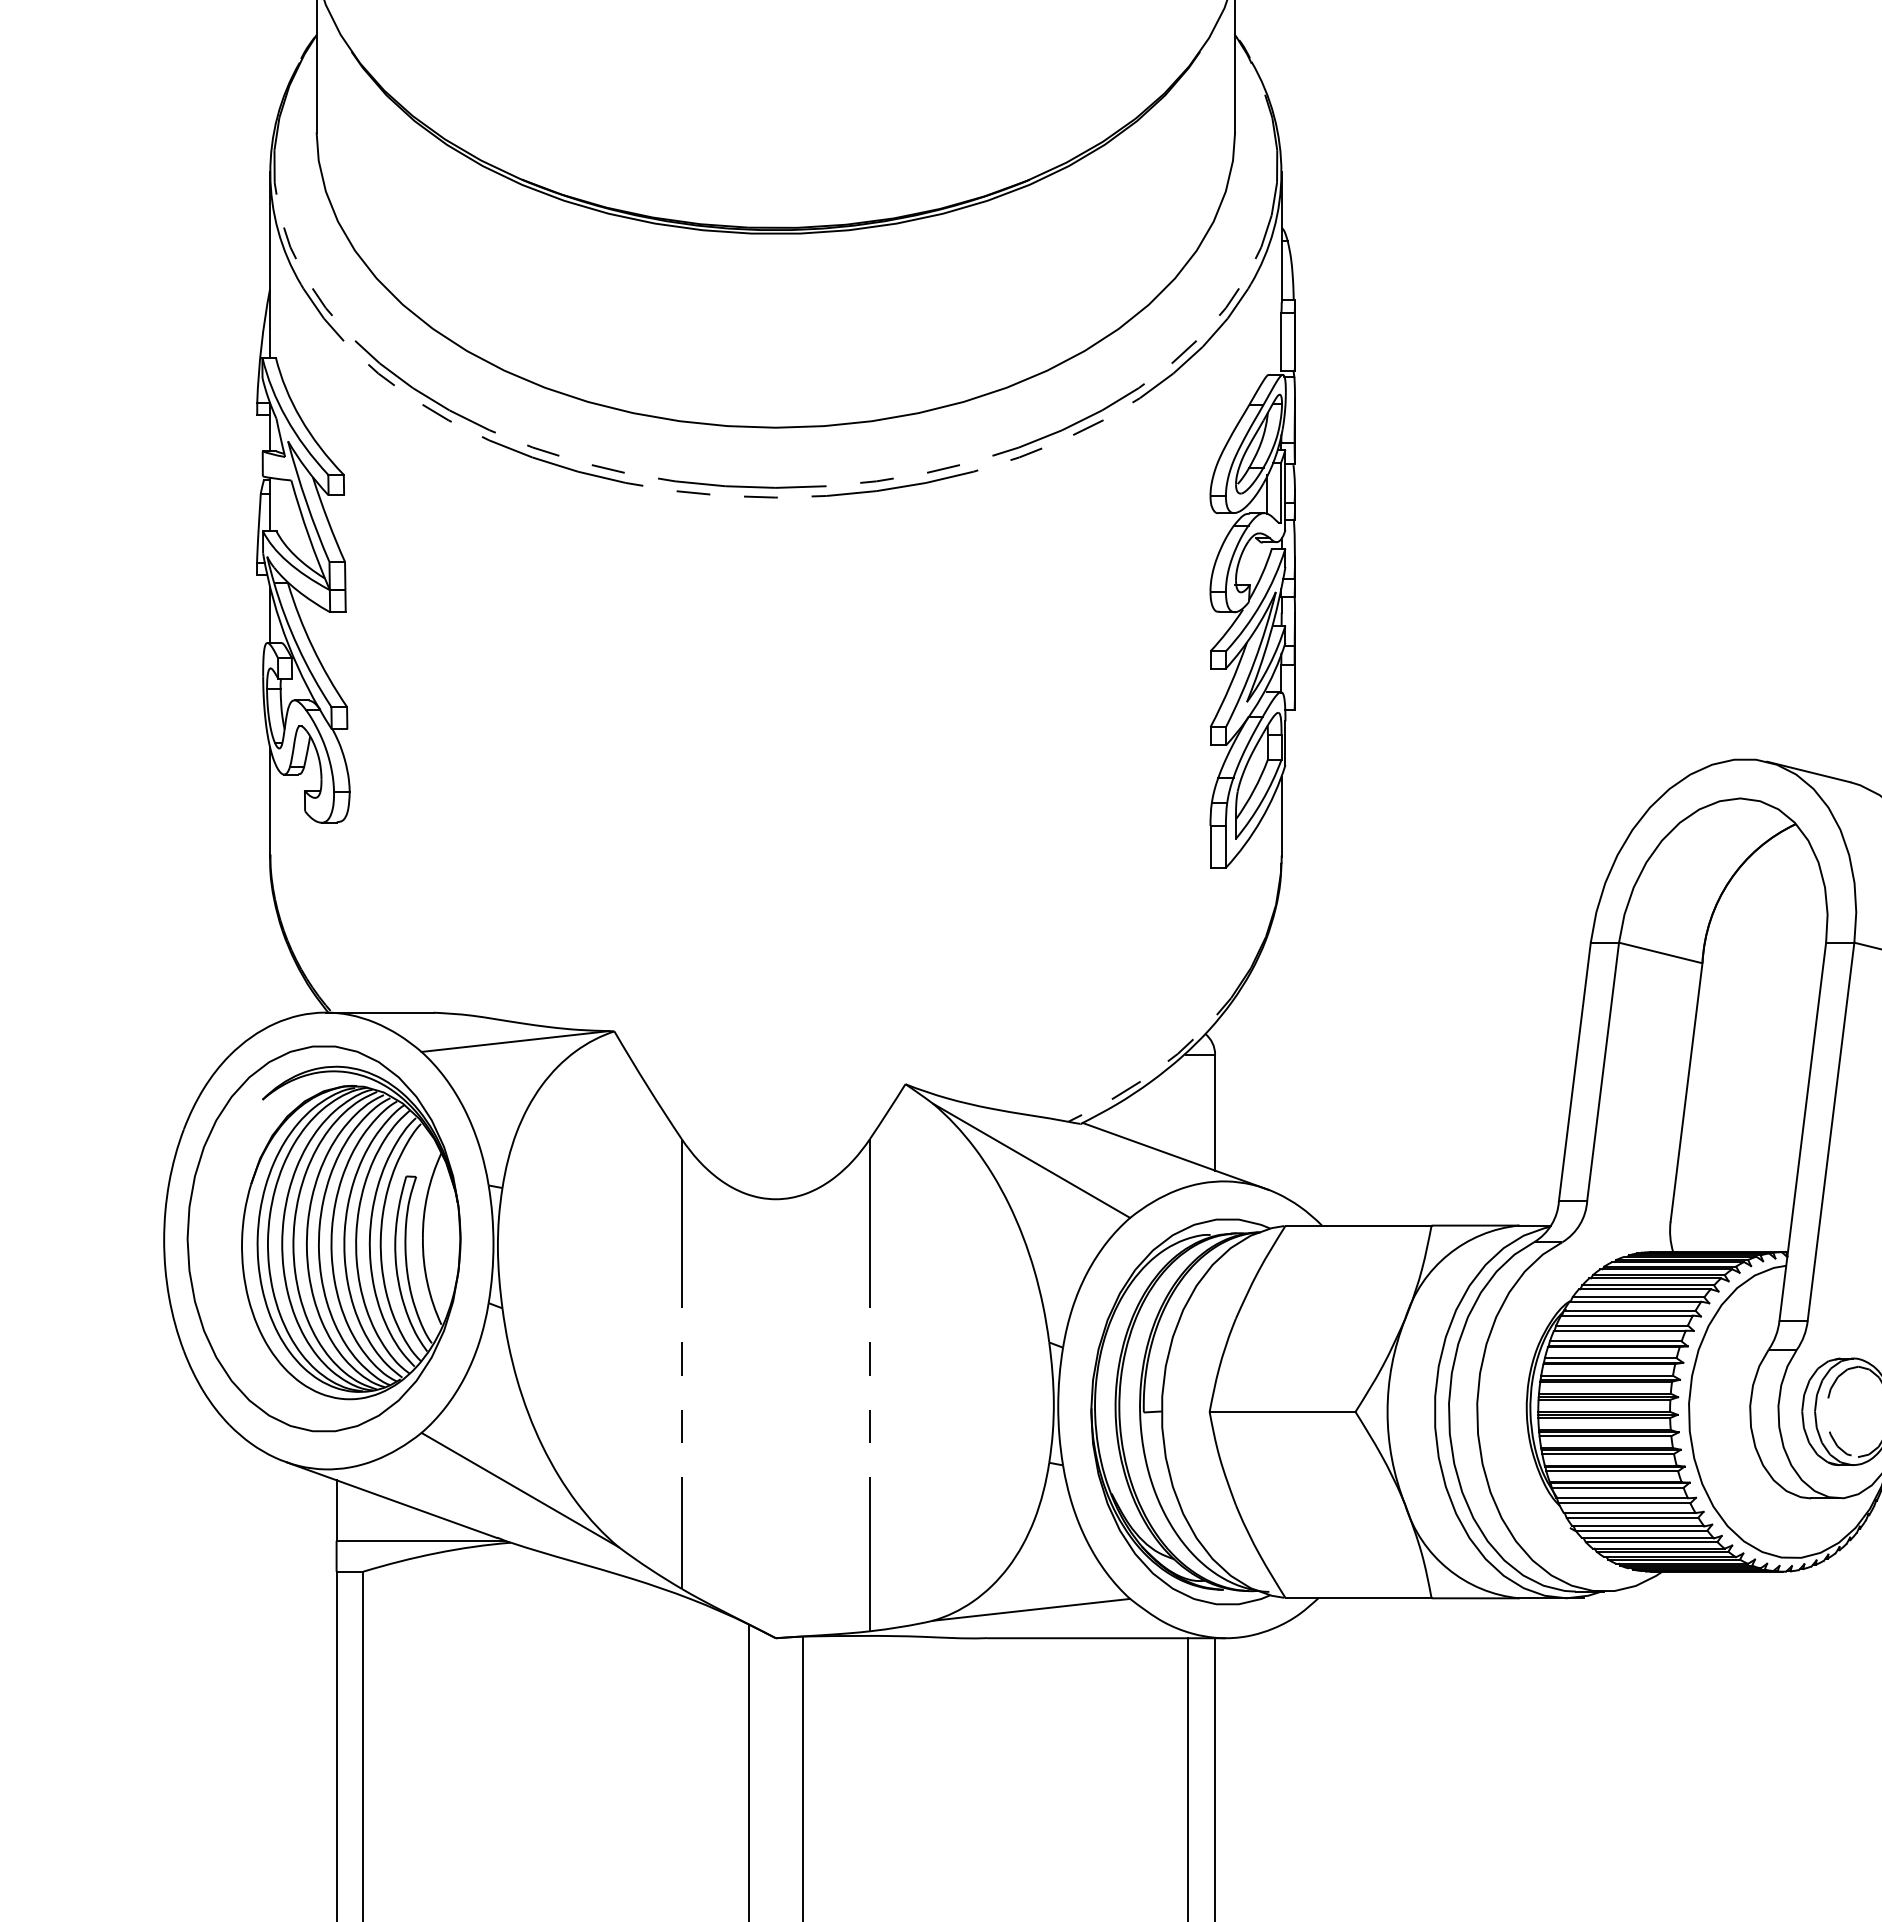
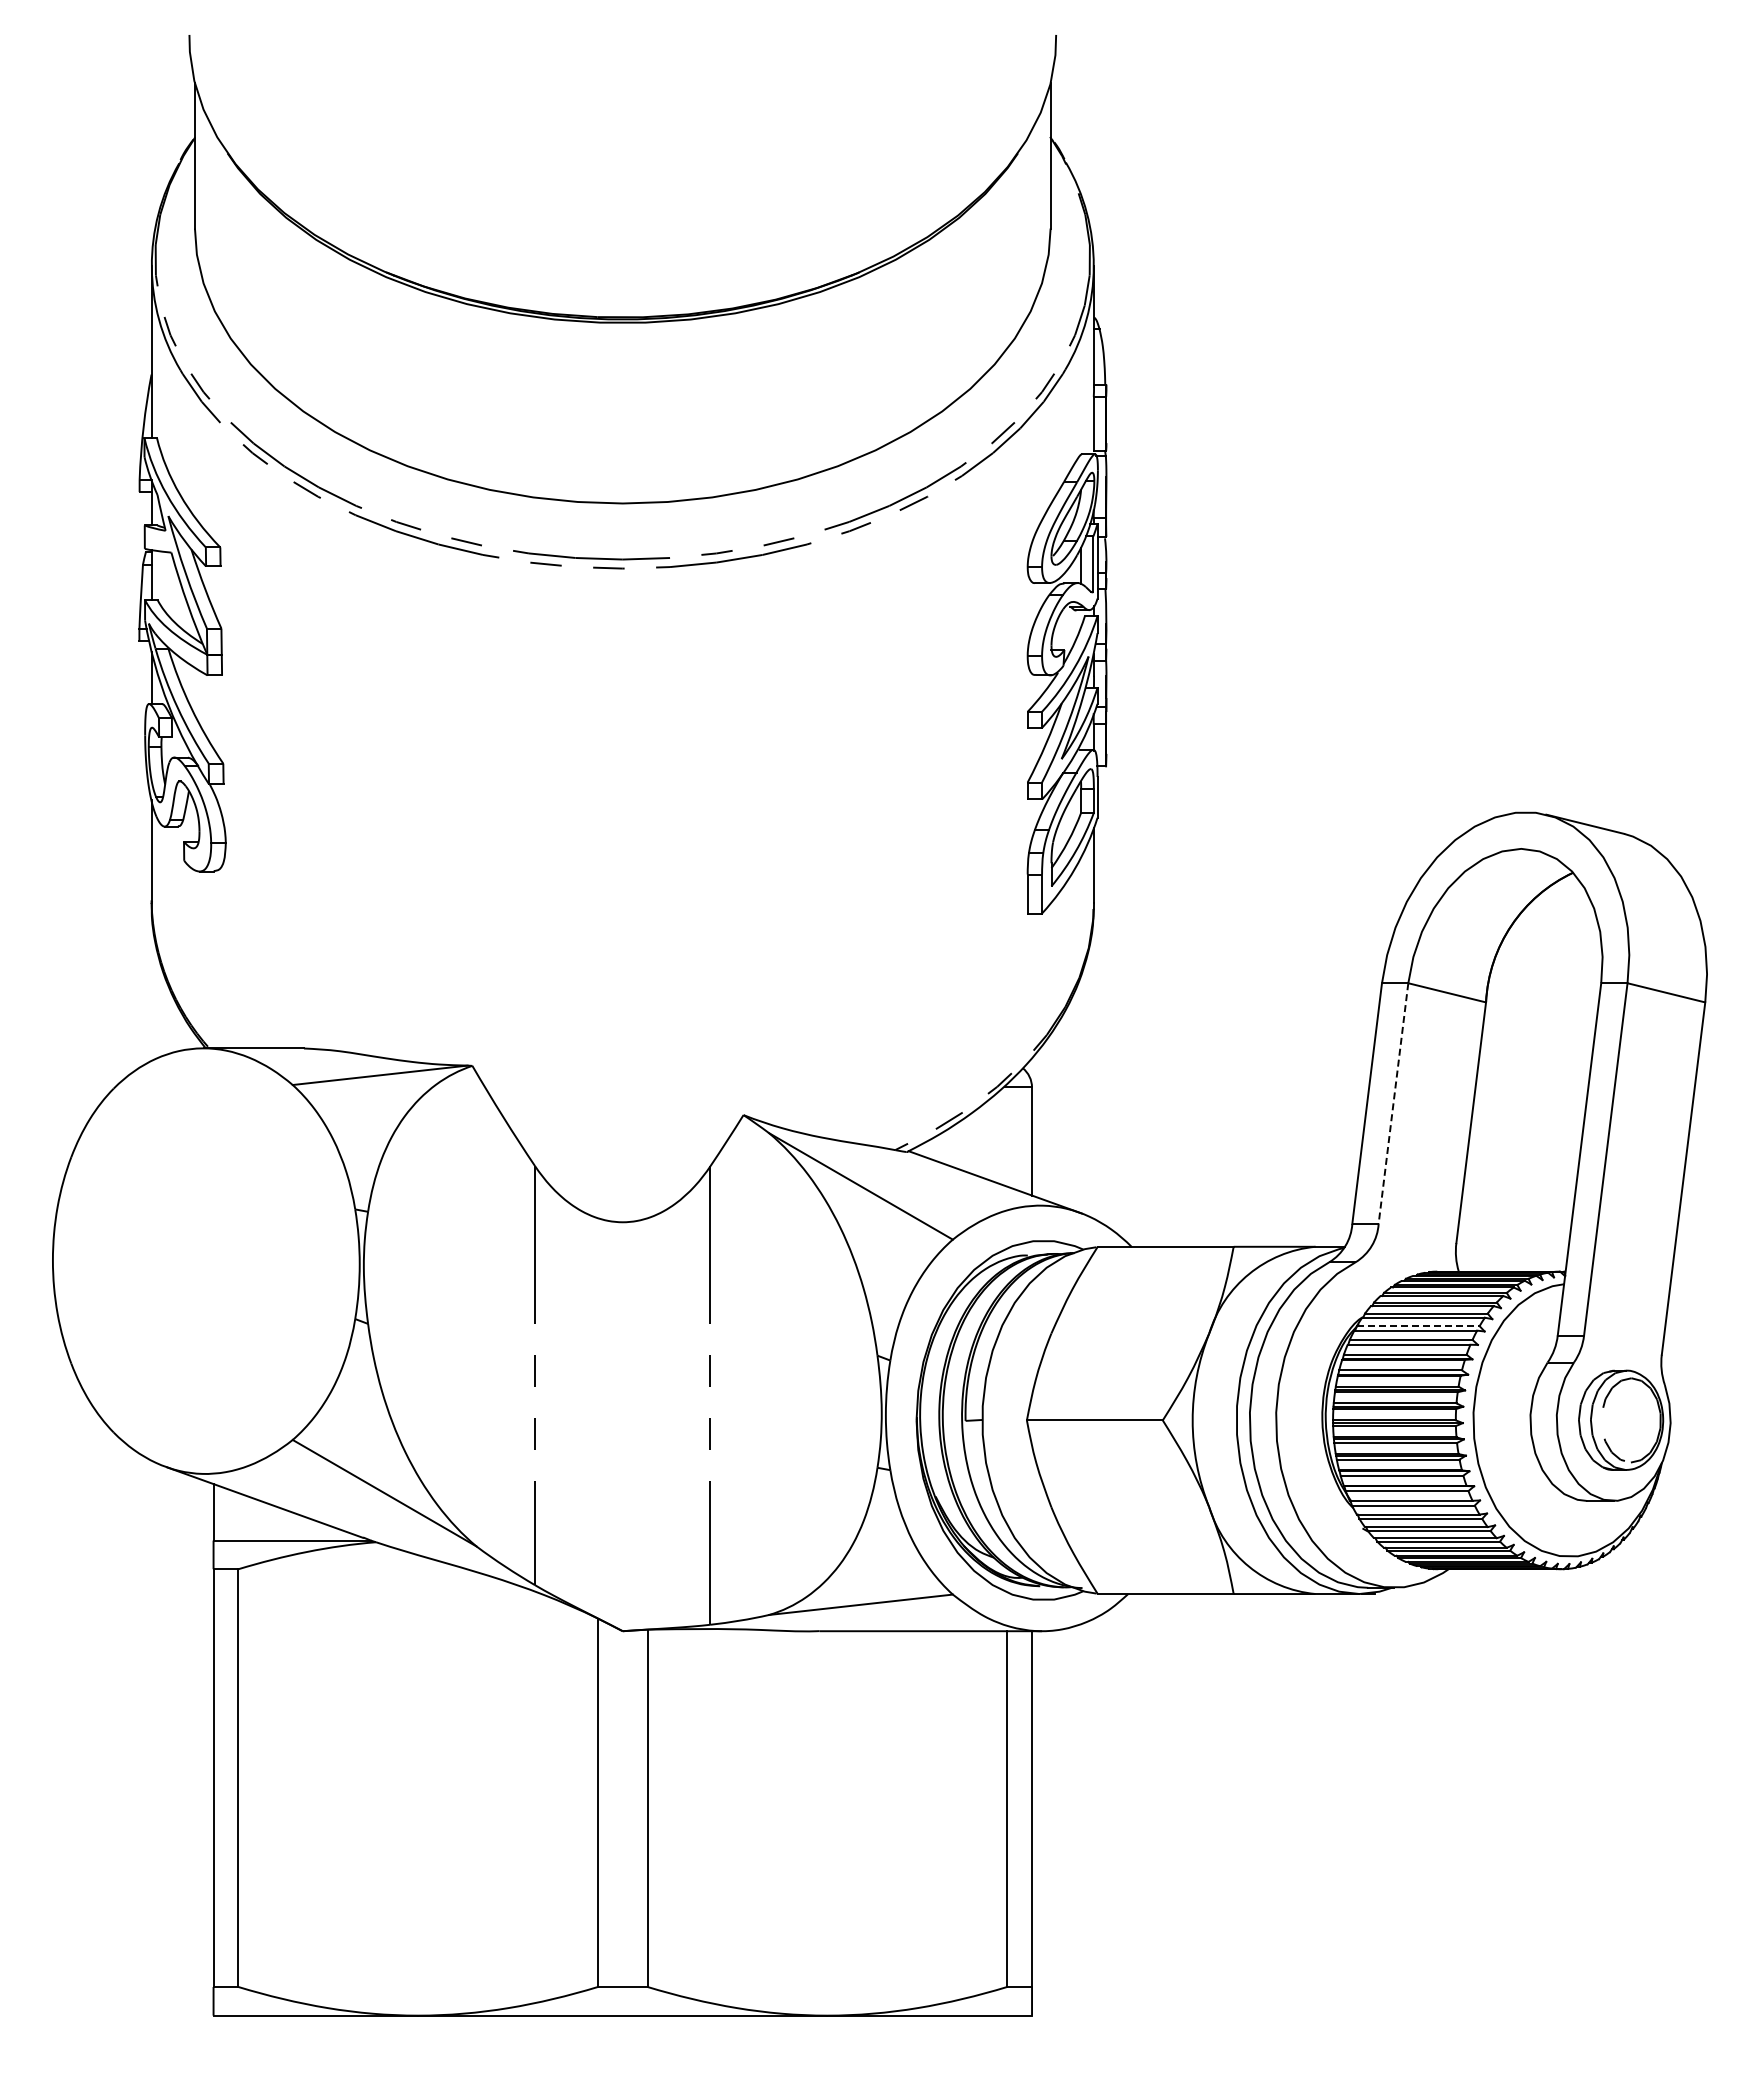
line: (1603, 1072) -> (1393, 1104), solid -> dashed
part: (323, 1239) -> (201, 1259), removed
line: (1629, 1311) -> (1418, 1326), solid -> dashed

